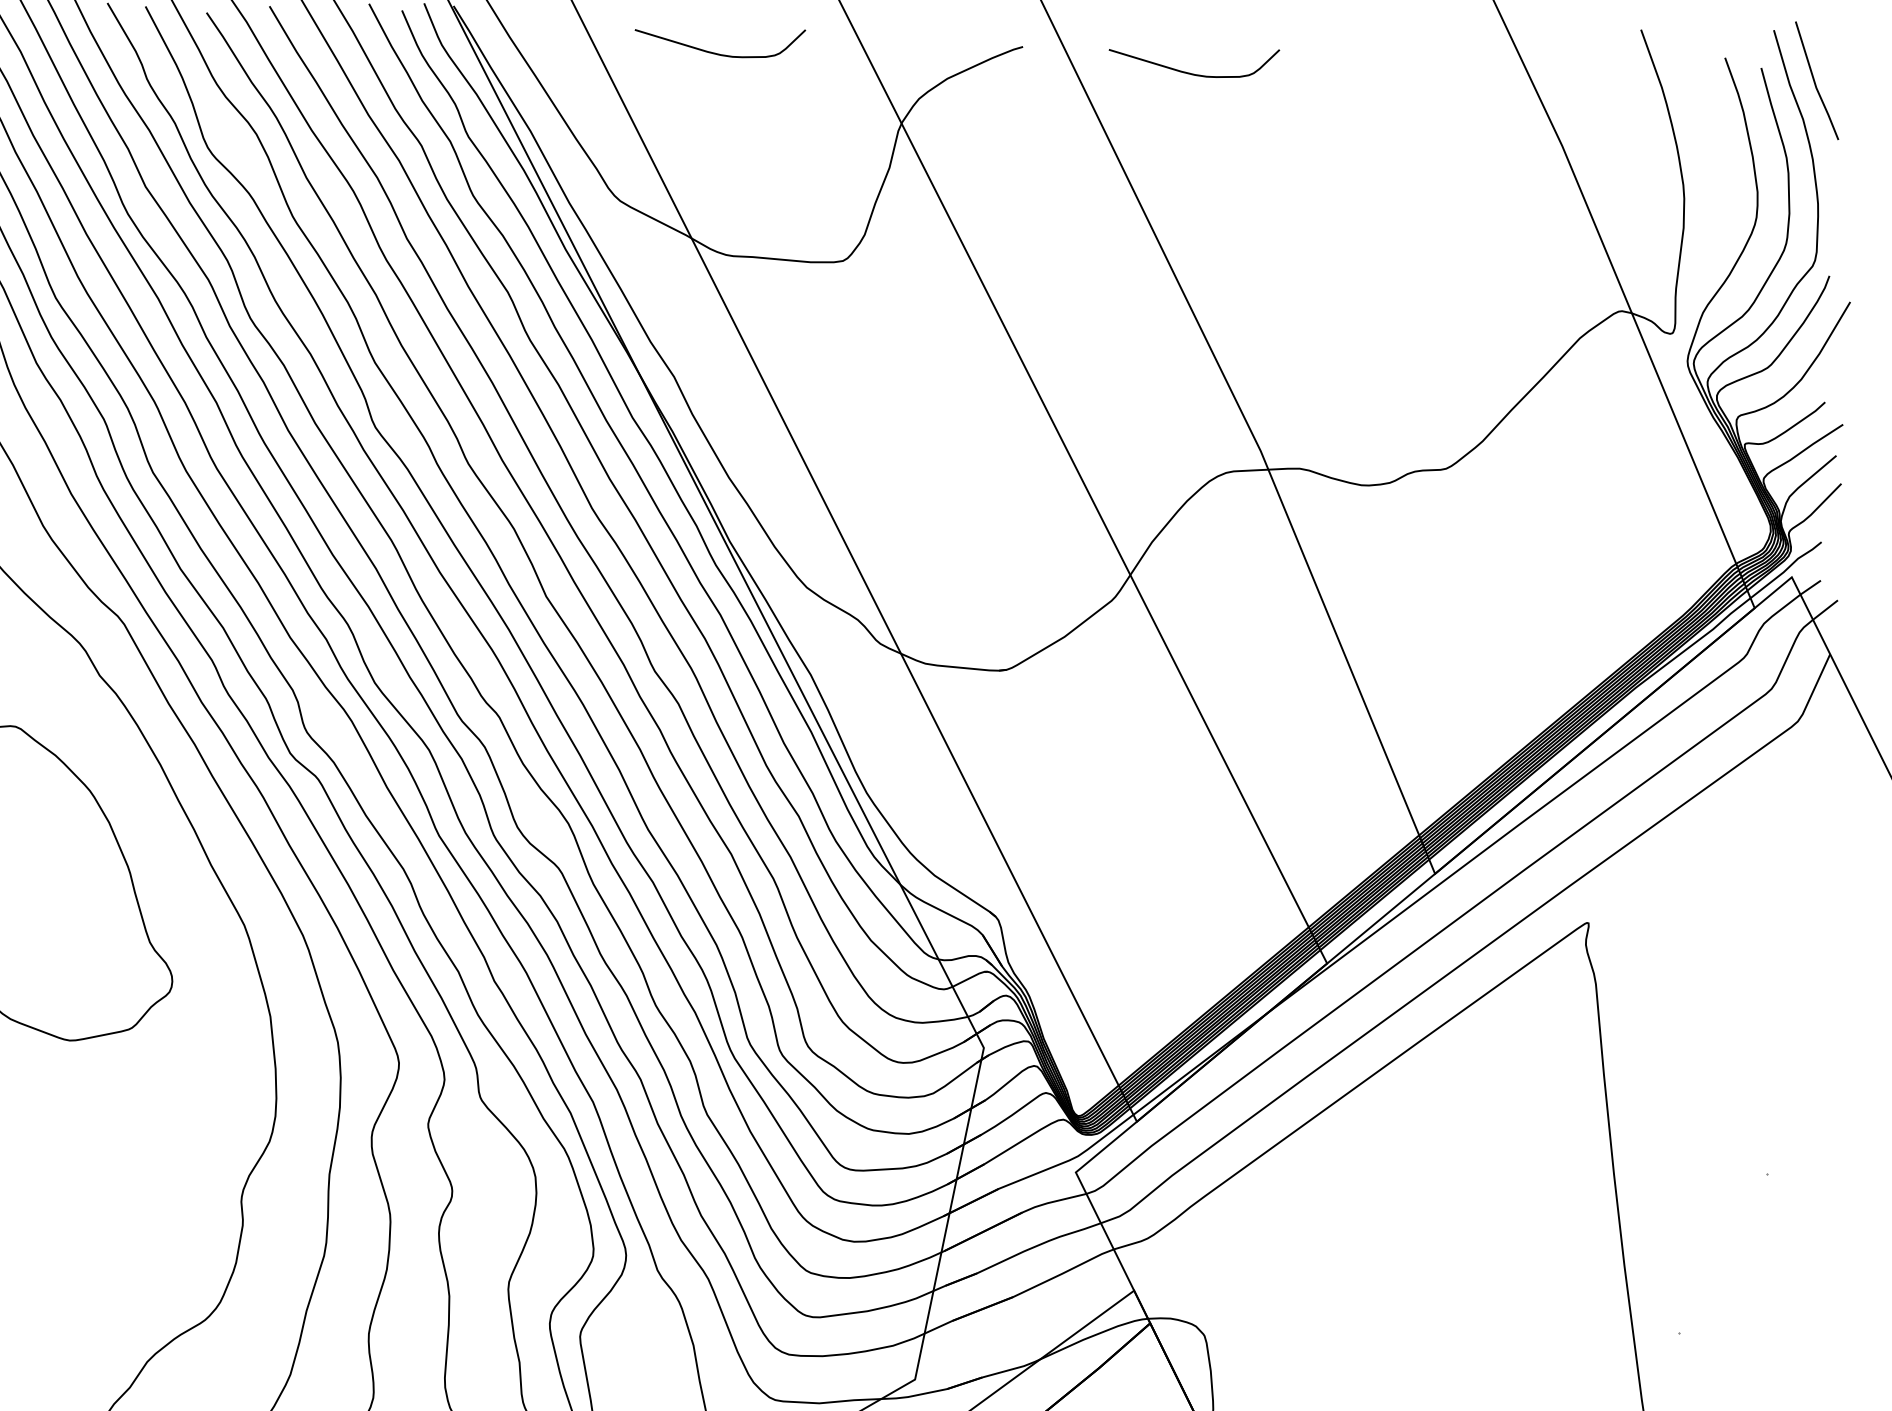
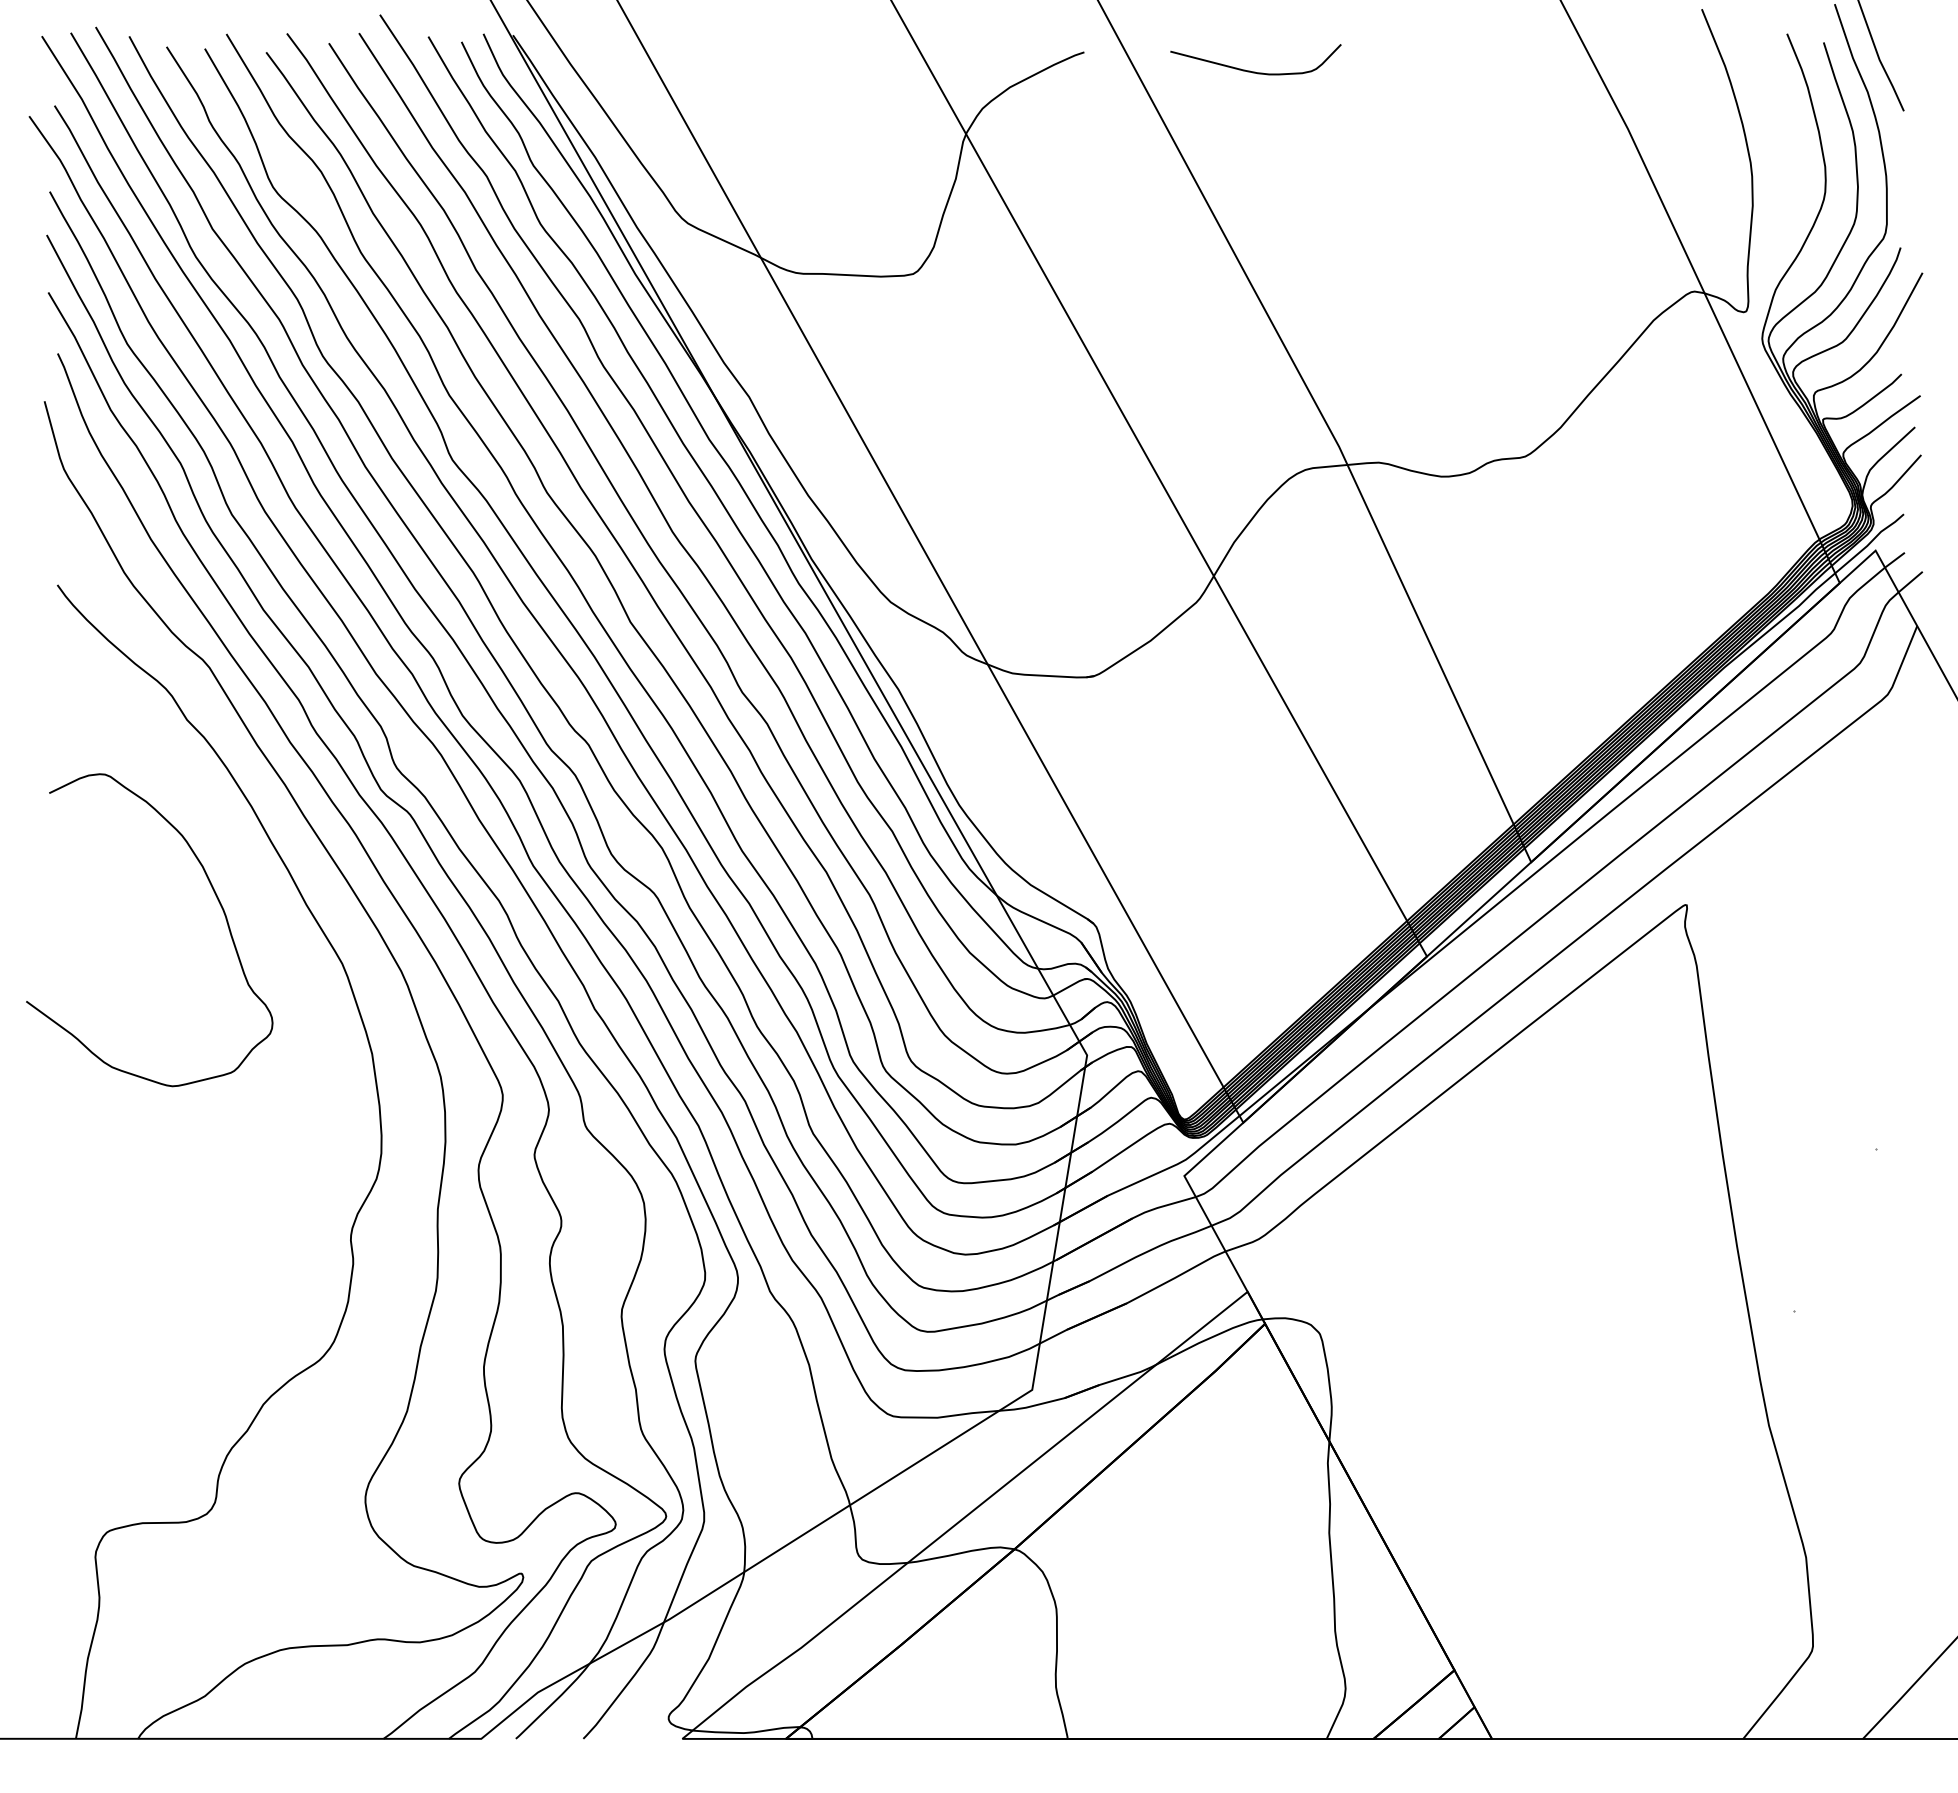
curve: (719, 53) -> (780, 71), removed

